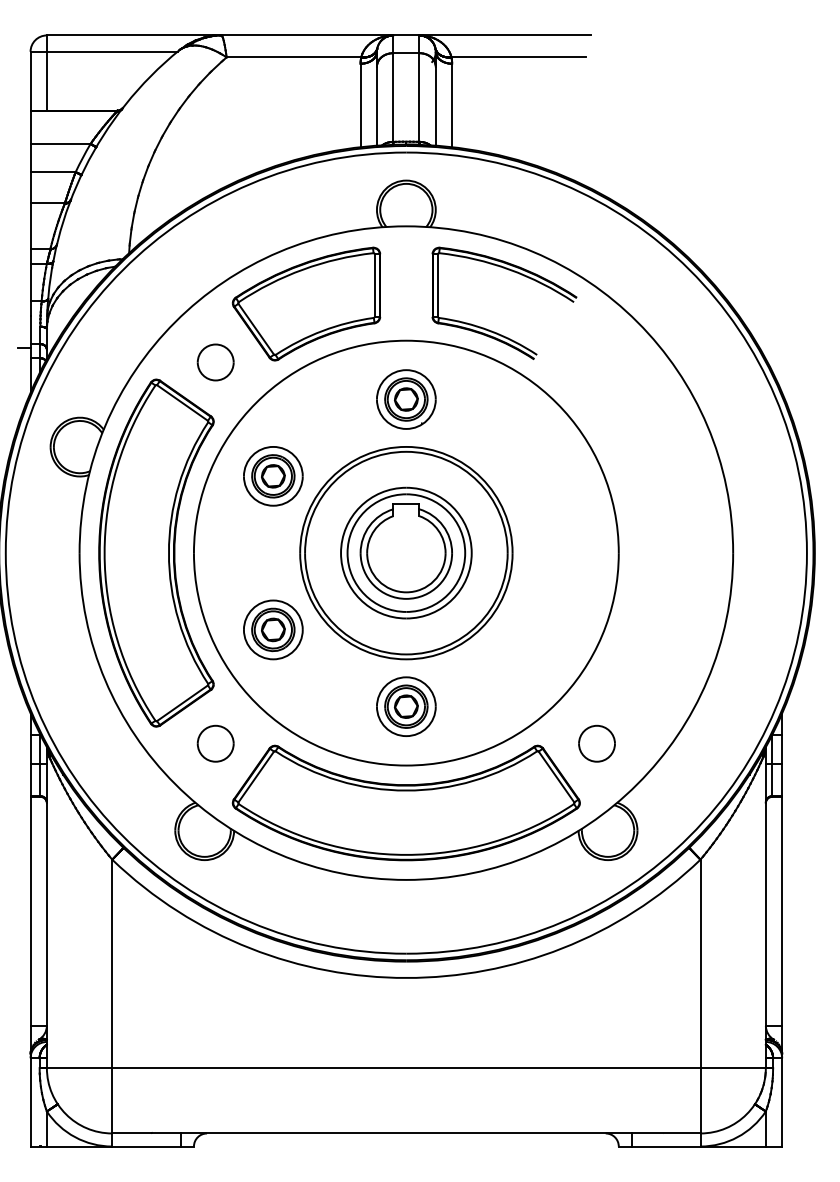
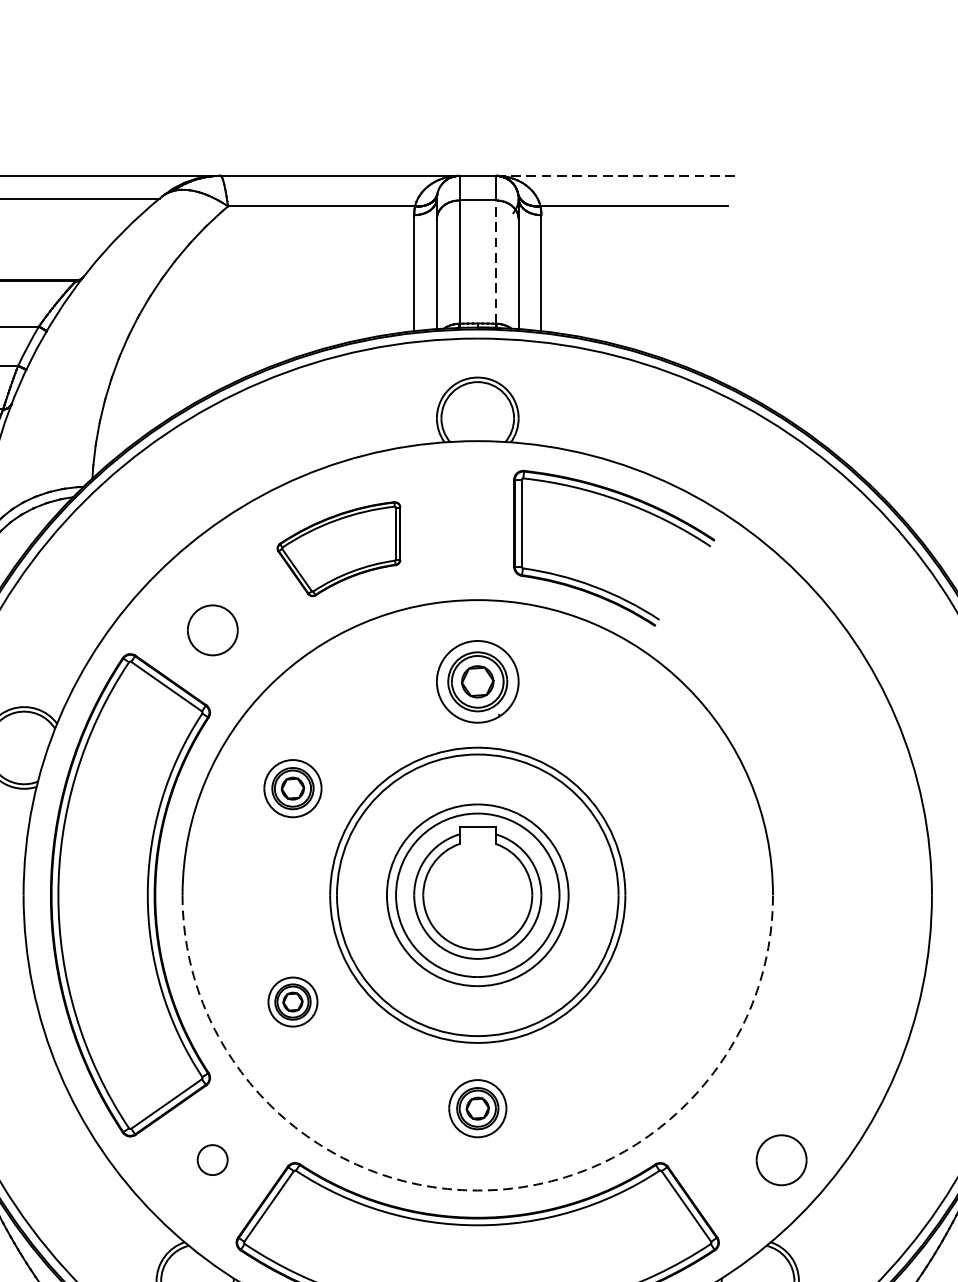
line: (505, 35) -> (615, 175), solid -> dashed
line: (419, 97) -> (496, 262), solid -> dashed
part: (306, 303) -> (338, 548), size x0.6
part: (273, 476) -> (293, 788), size x0.7
part: (273, 629) -> (293, 1001), size x0.6
part: (406, 706) -> (477, 1108), size x0.7
part: (215, 743) -> (212, 1159), size x0.6
part: (596, 743) -> (780, 1159), moved
arc: (406, 765) -> (477, 1190), solid -> dashed

